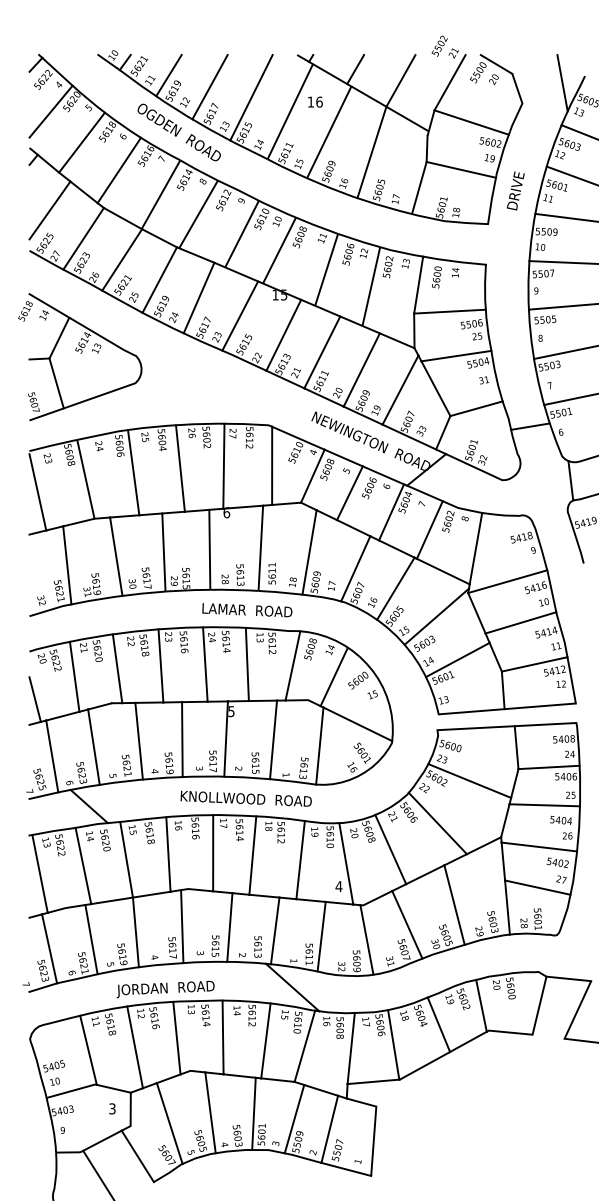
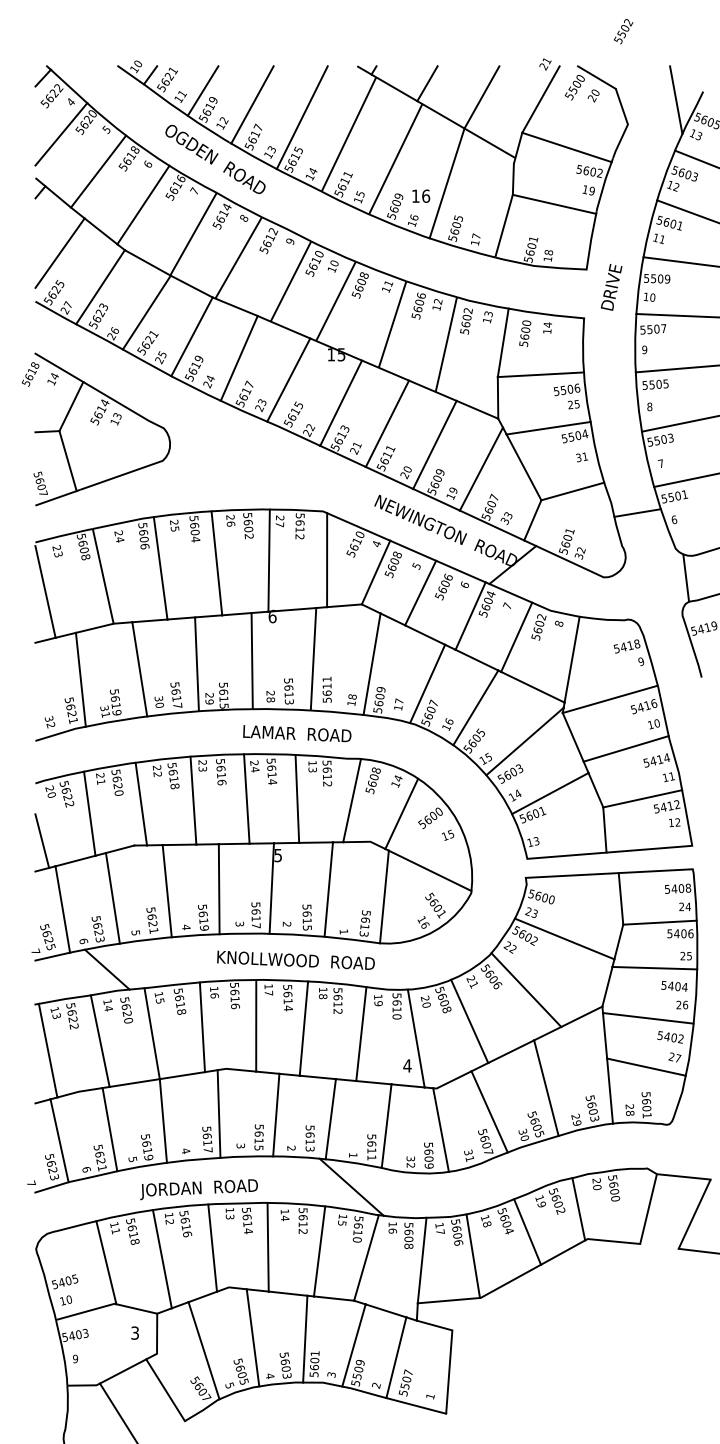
text: (439, 45) -> (623, 30), moved
text: (315, 101) -> (421, 195), moved
text: (515, 190) -> (611, 286), moved

